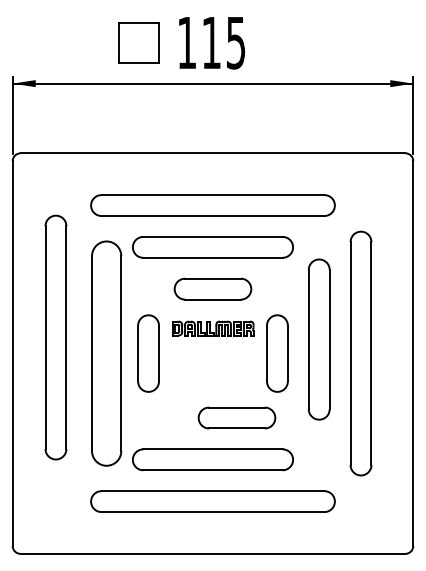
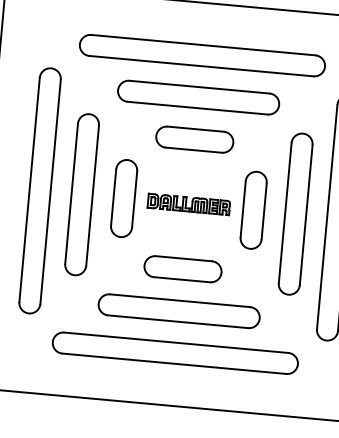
part: (213, 328) -> (189, 204), moved
part: (55, 337) -> (39, 190), moved
part: (318, 339) -> (294, 214), moved
part: (106, 353) -> (81, 194), size x0.71
part: (236, 417) -> (182, 268), moved

